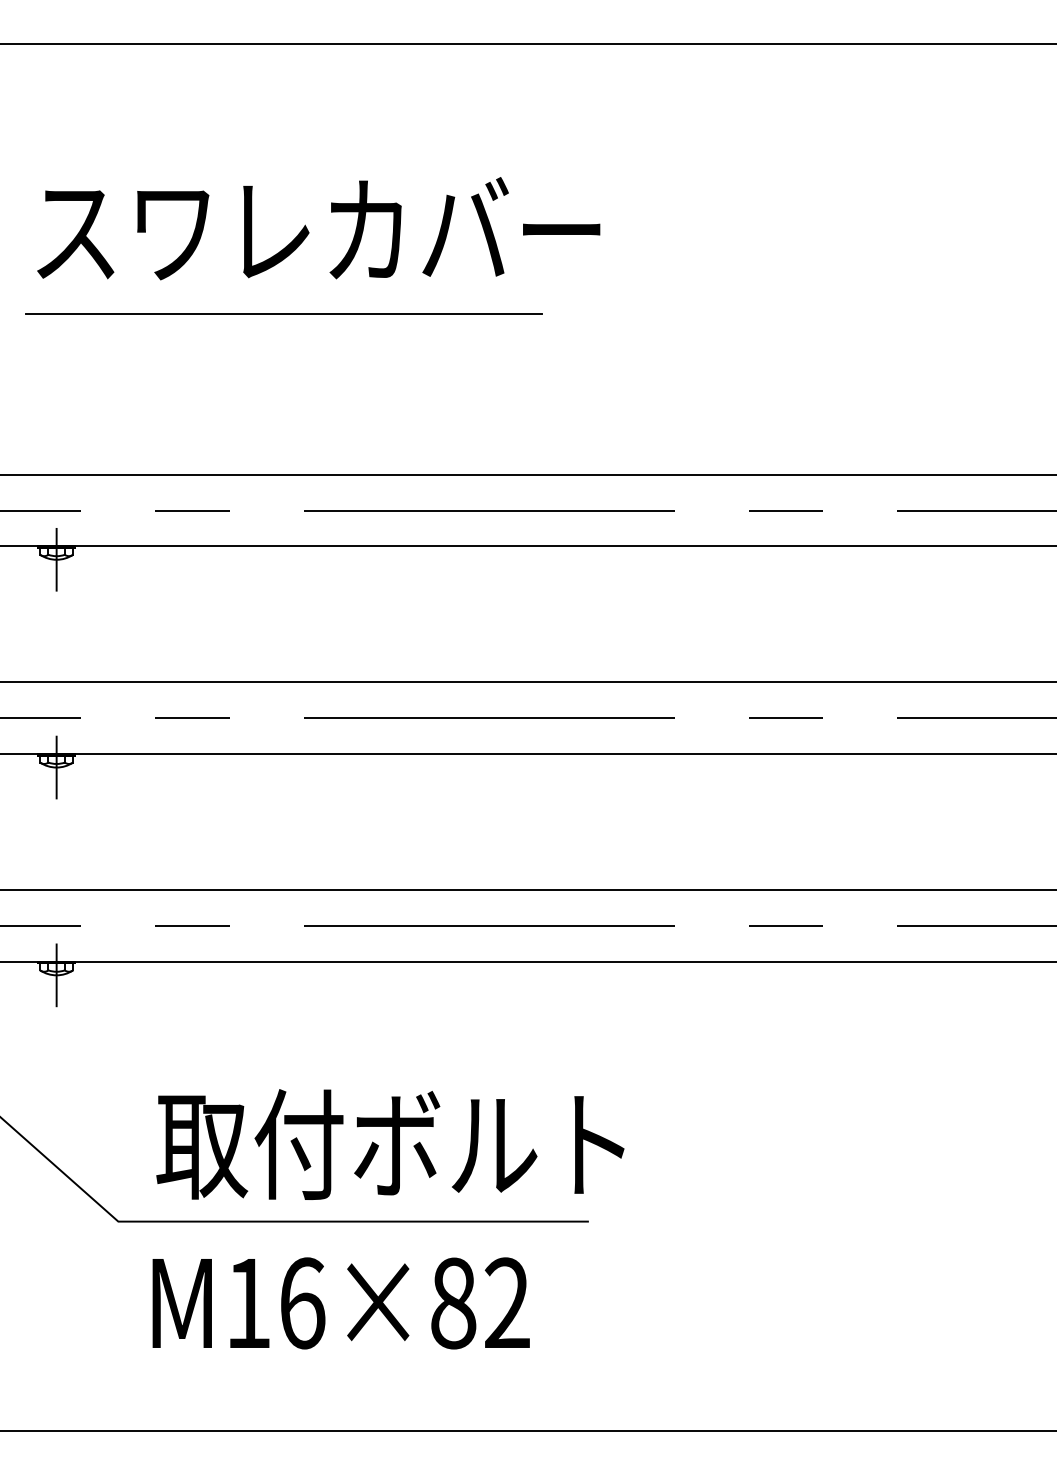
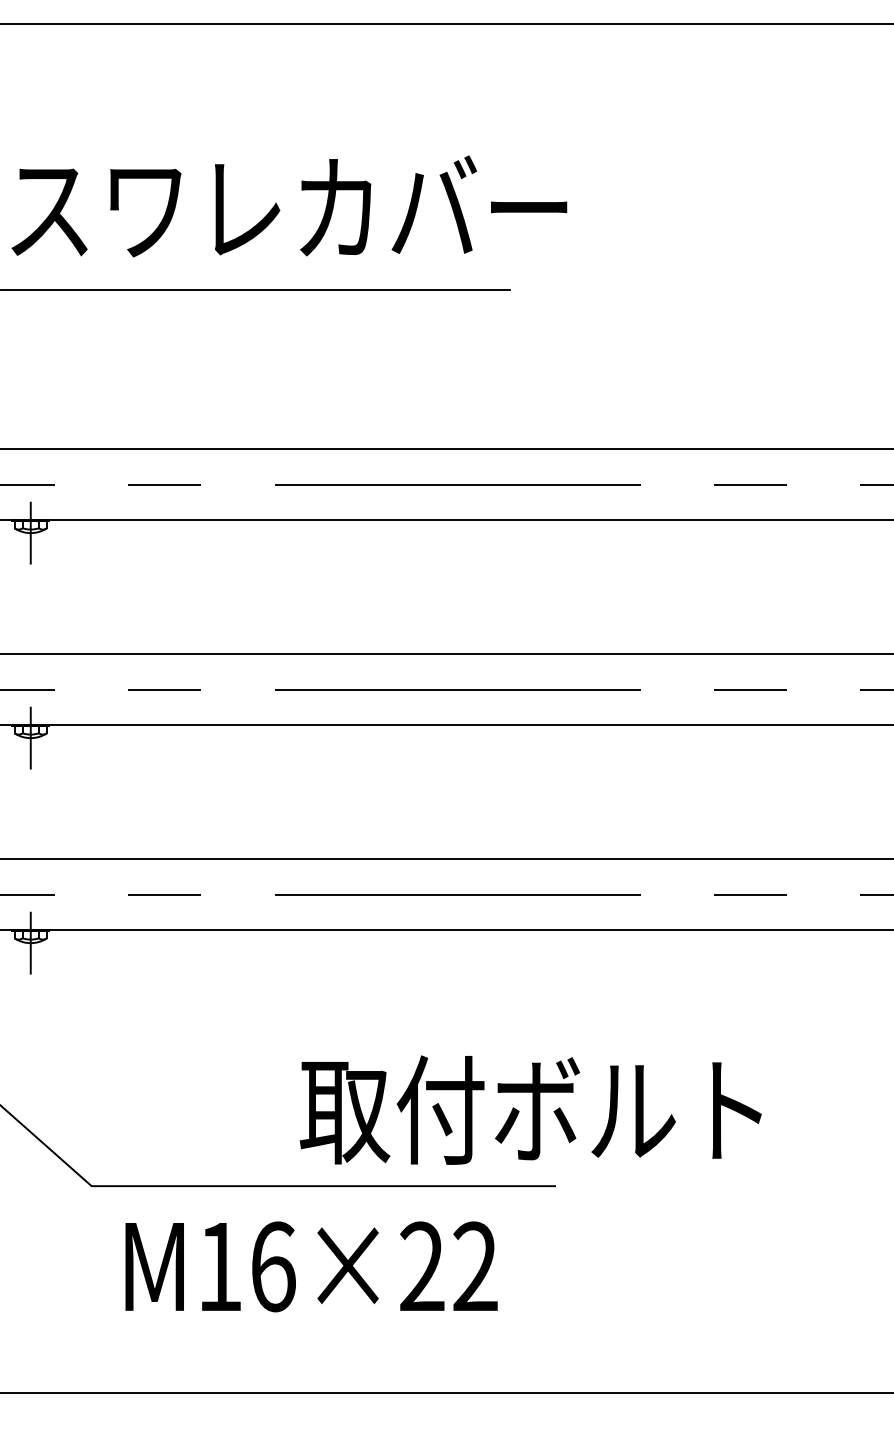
text: (390, 1144) -> (530, 1110), moved
text: (453, 1303) -> (422, 1266), M16×82 -> M16×22

